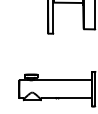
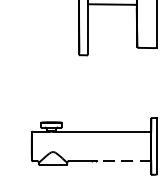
line: (74, 98) -> (122, 161), solid -> dashed

